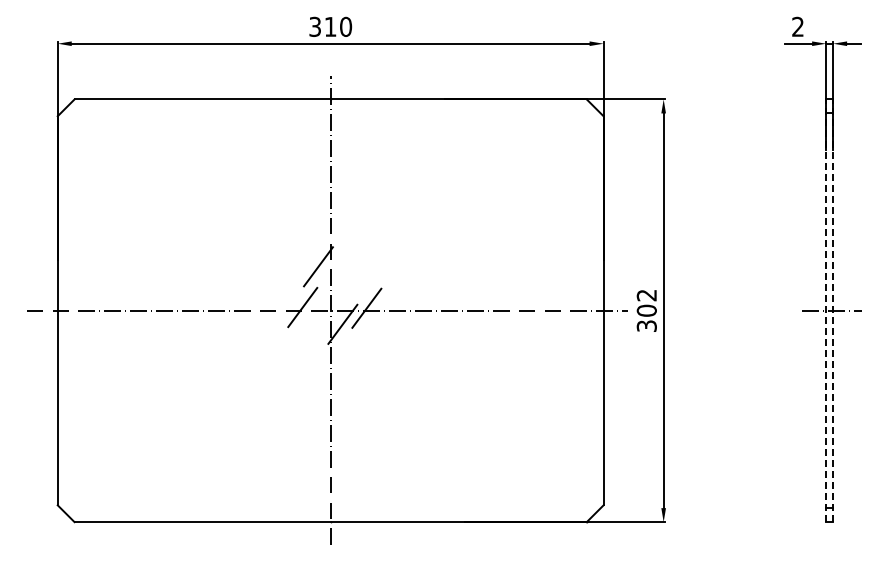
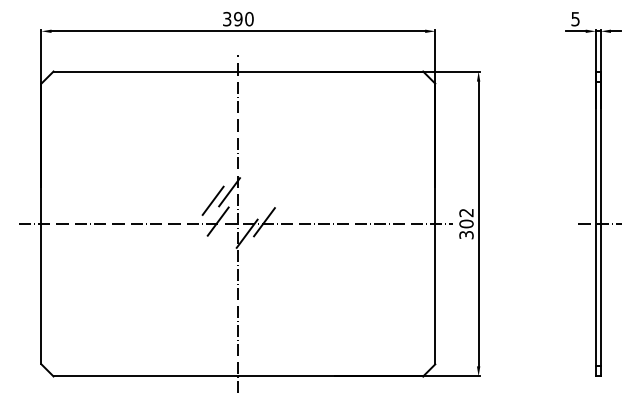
text: (330, 26) -> (238, 18), 310 -> 390
text: (797, 26) -> (575, 18), 2 -> 5
line: (295, 278) -> (212, 200), added
line: (826, 310) -> (596, 223), dashed -> solid
line: (833, 310) -> (601, 223), dashed -> solid

